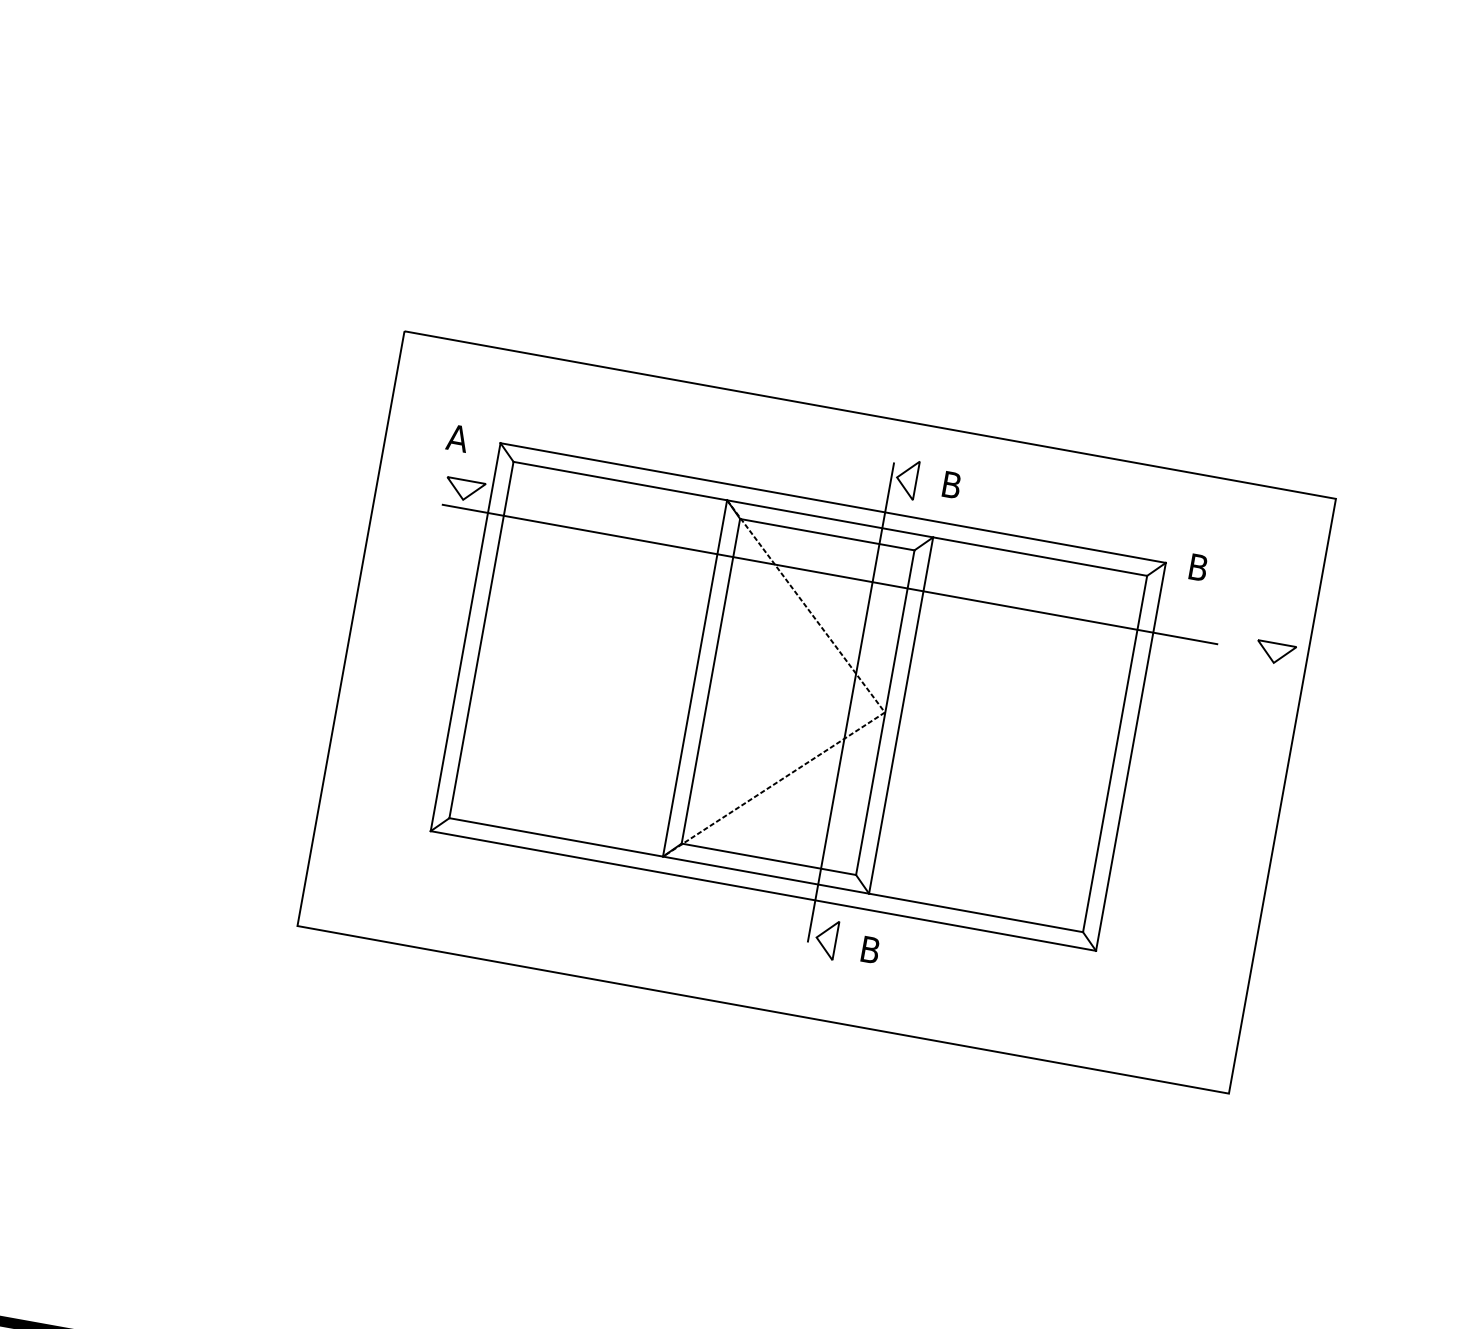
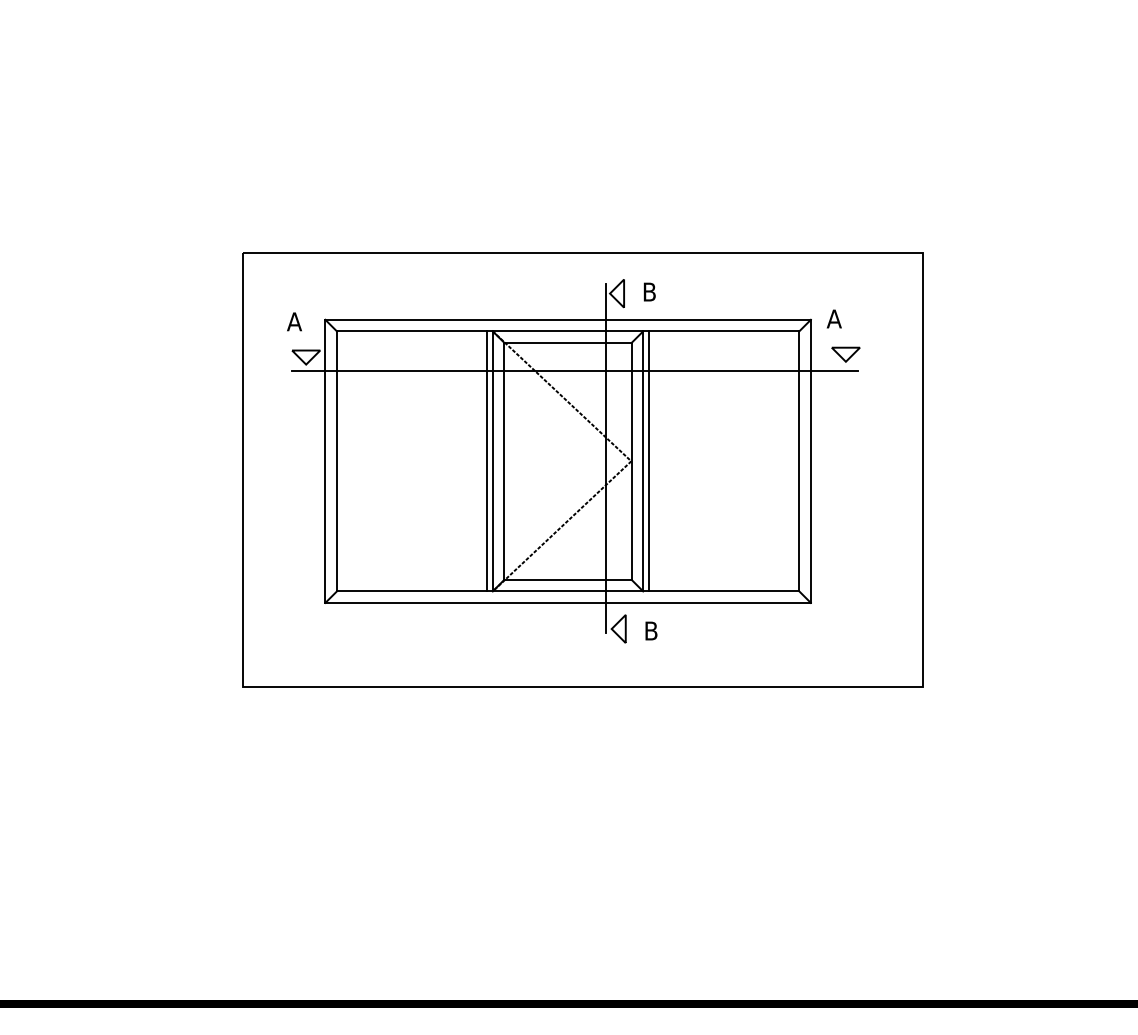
text: (1197, 566) -> (833, 318), B -> A
part: (1275, 652) -> (845, 354), moved
line: (687, 677) -> (487, 461), added
line: (908, 716) -> (648, 461), added

